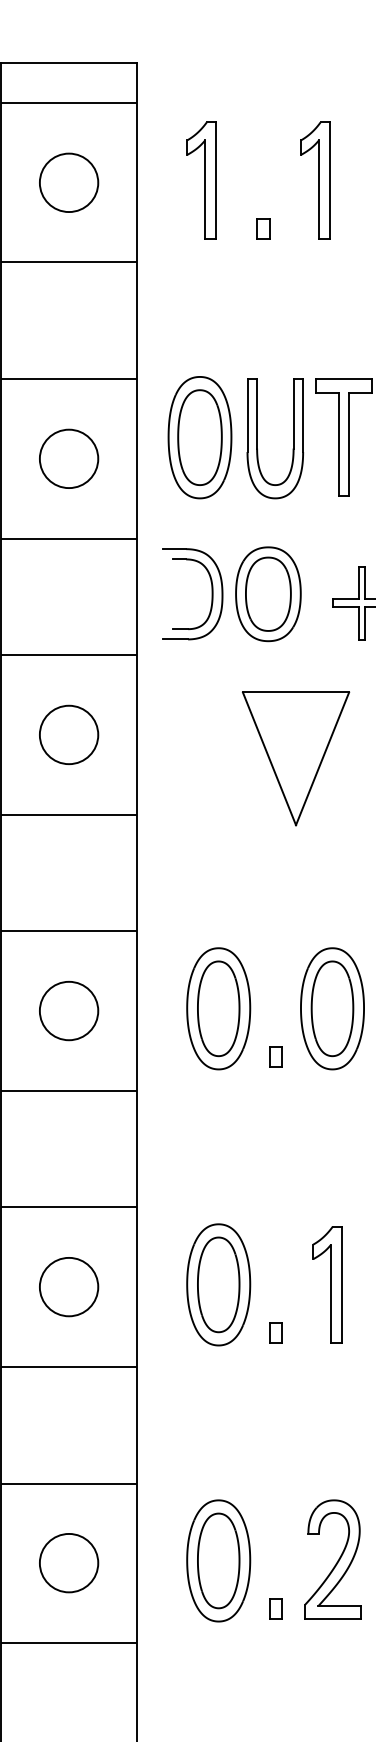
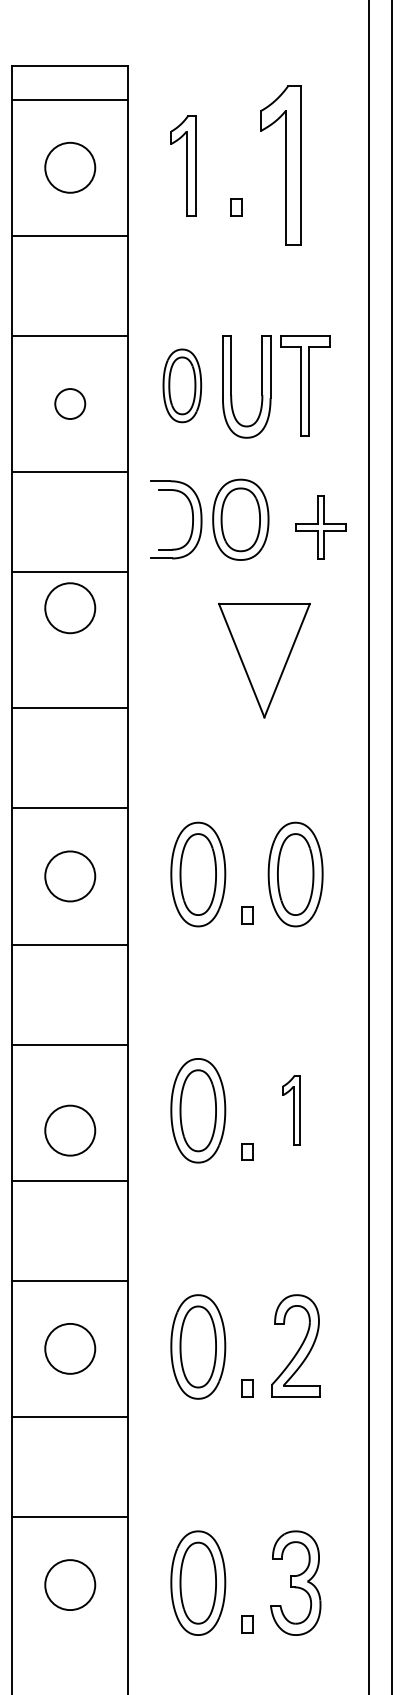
part: (314, 180) -> (280, 165), size x1.6
part: (200, 437) -> (182, 385), size x0.7
circle: (69, 459) -> (70, 404), size x0.6
circle: (69, 735) -> (70, 608), moved
part: (327, 1284) -> (291, 1110), size x0.7
circle: (69, 1286) -> (70, 1130), moved

